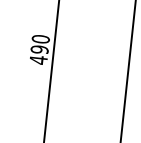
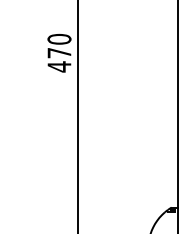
text: (39, 49) -> (59, 52), 490 -> 470

